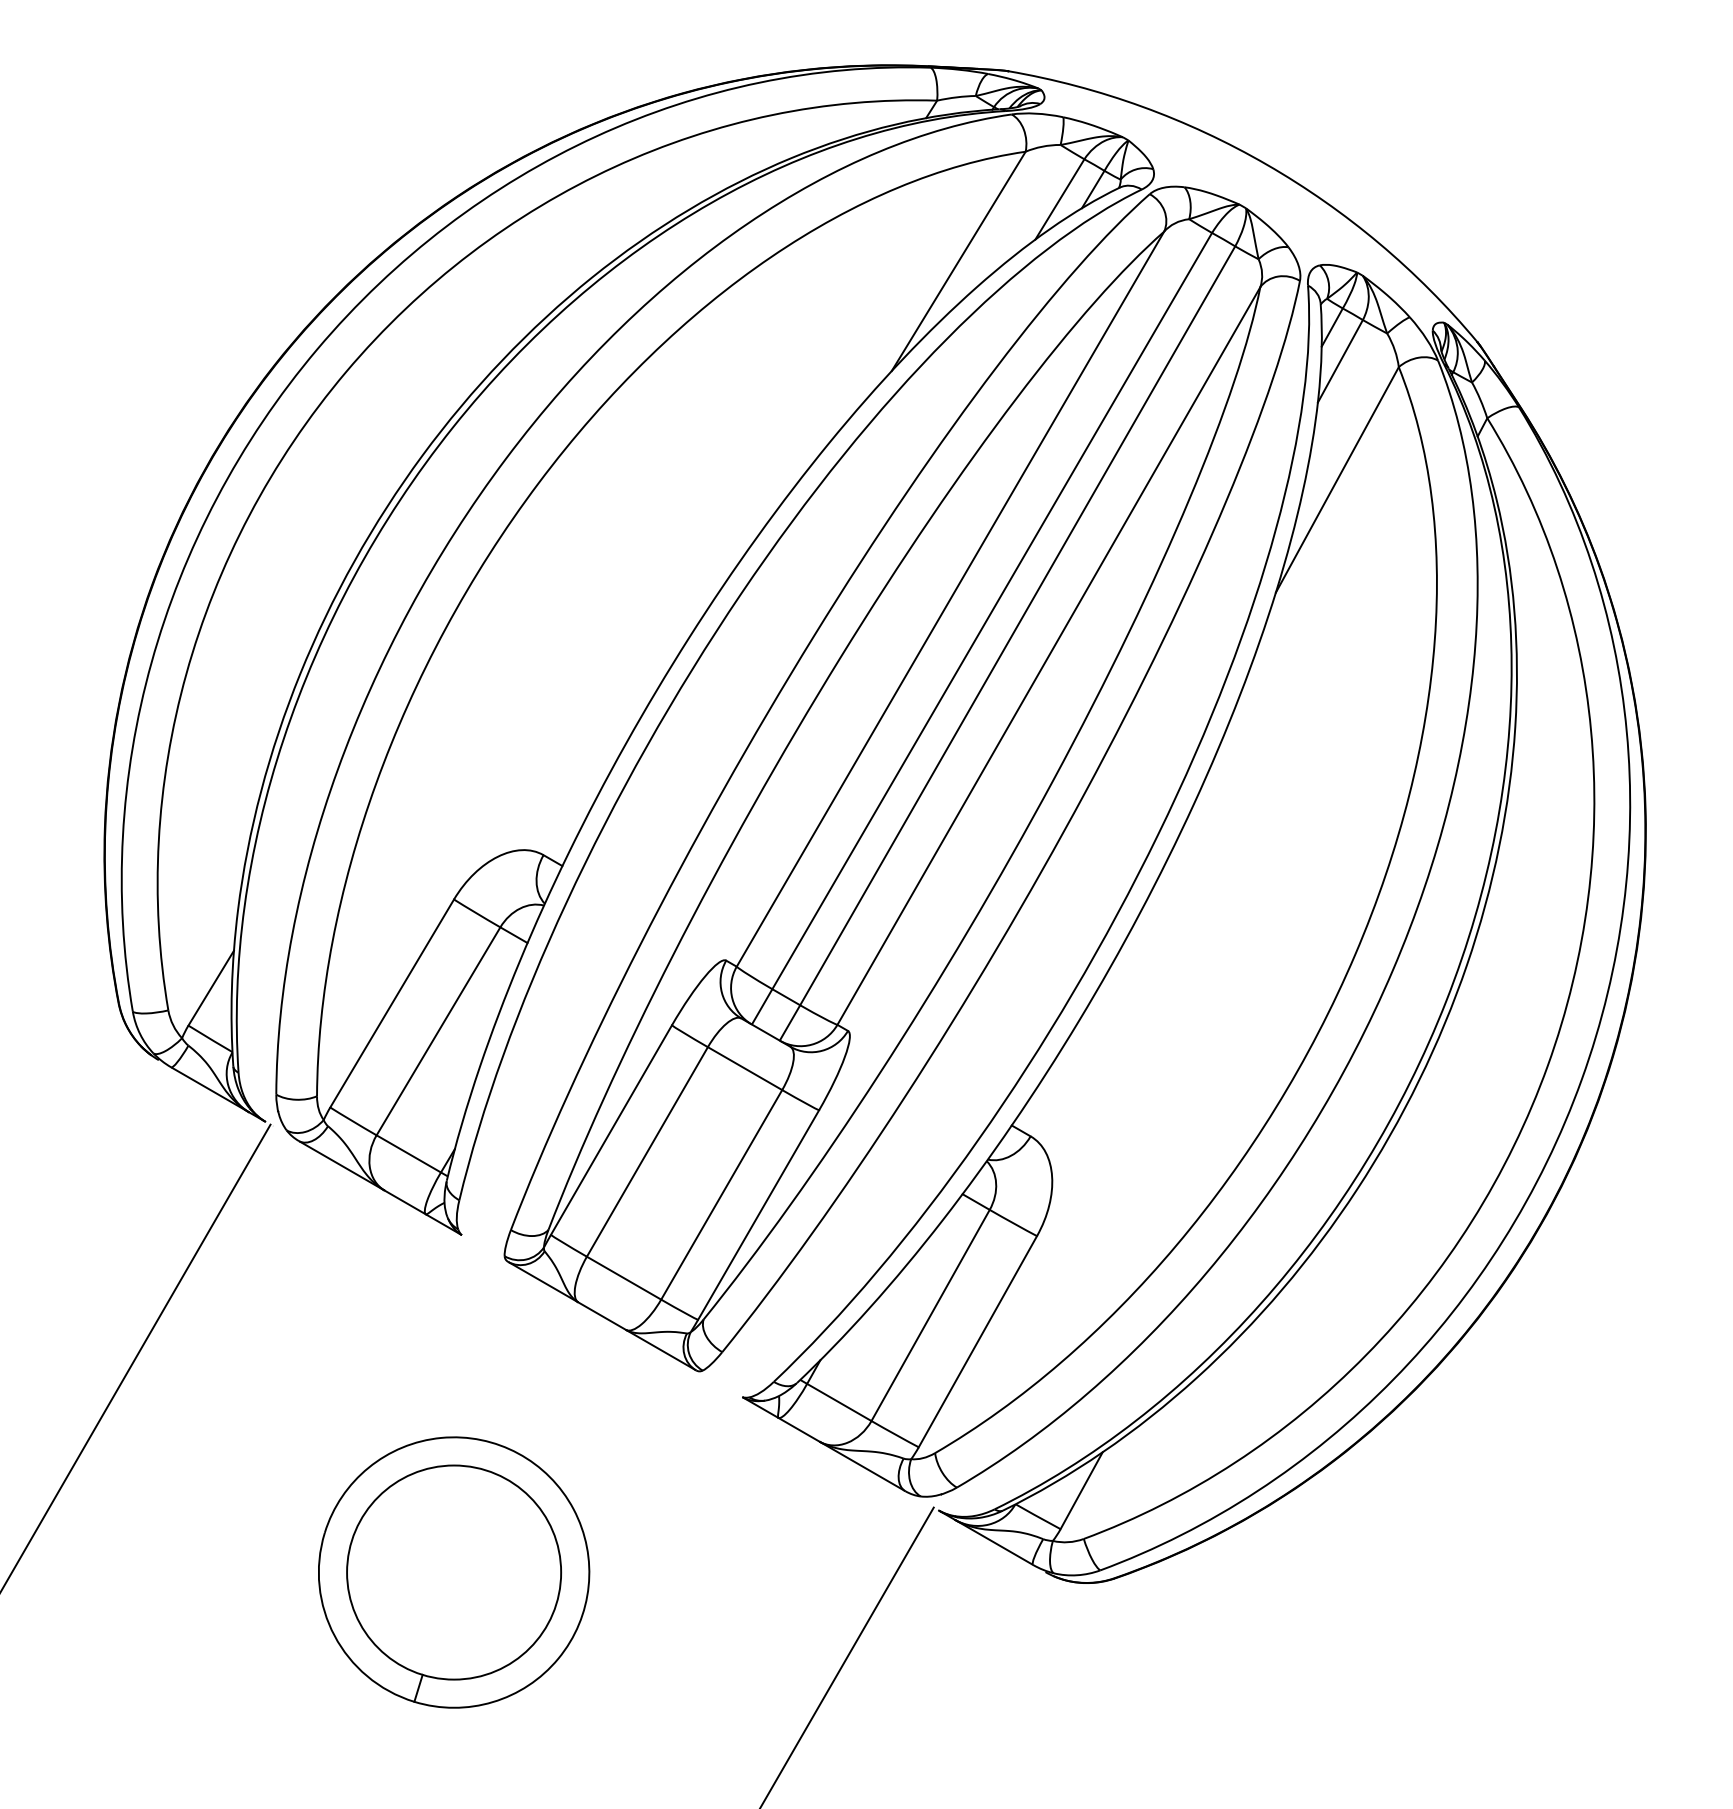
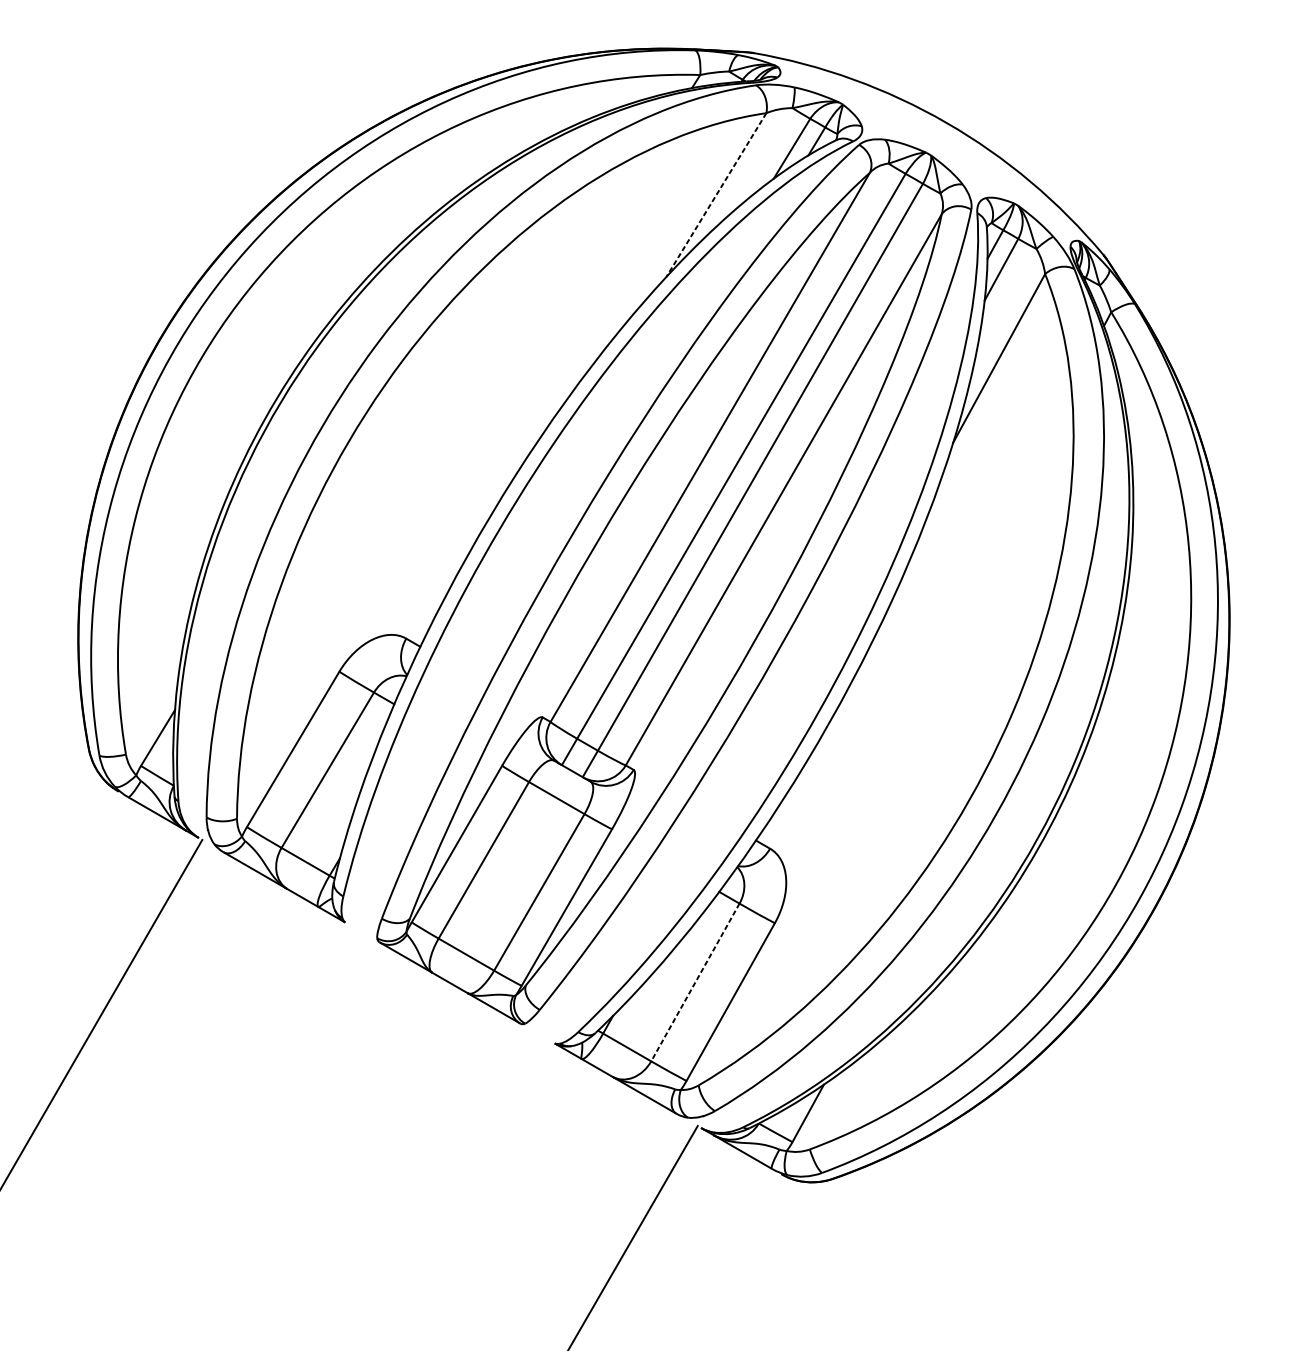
line: (958, 261) -> (716, 195), solid -> dashed
line: (930, 1315) -> (695, 982), solid -> dashed
part: (454, 1572) -> (339, 1174), removed

